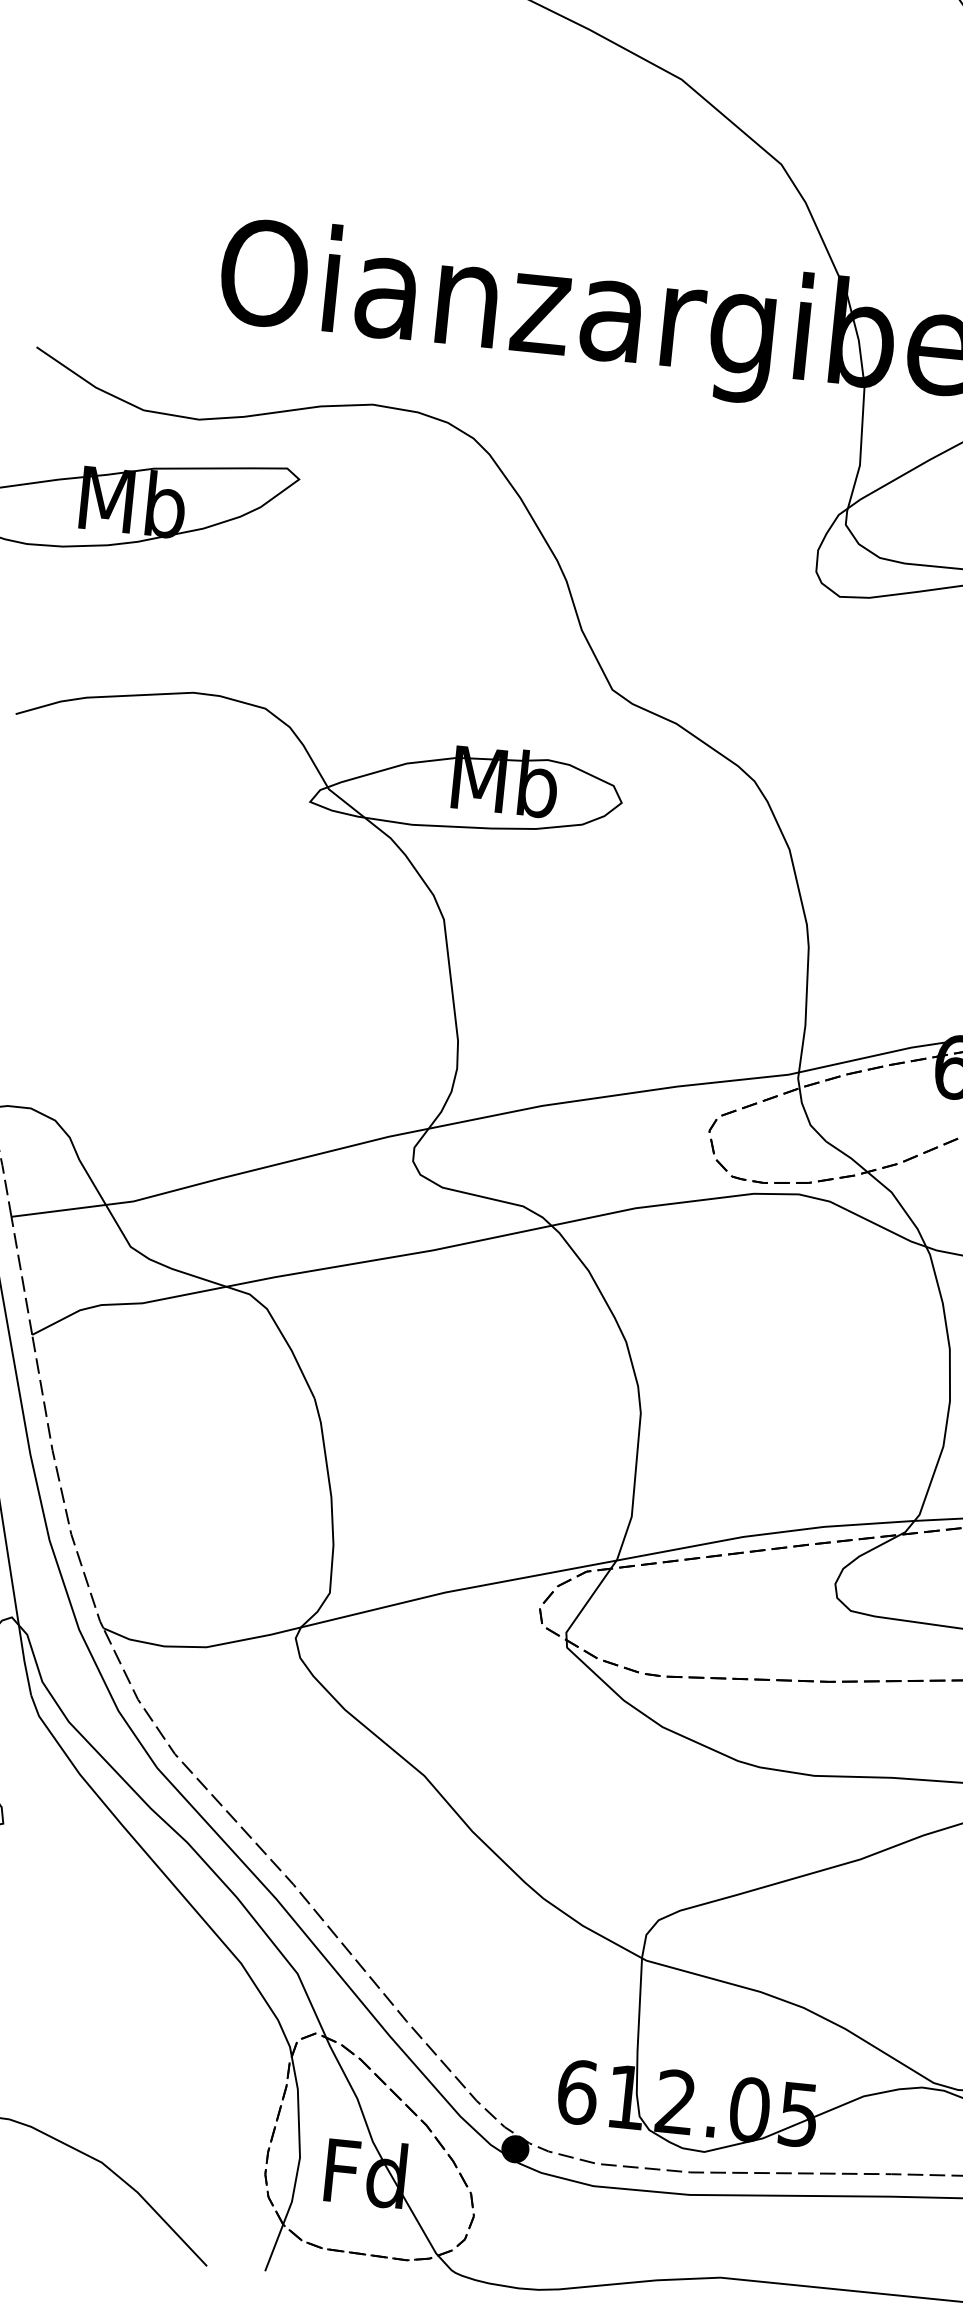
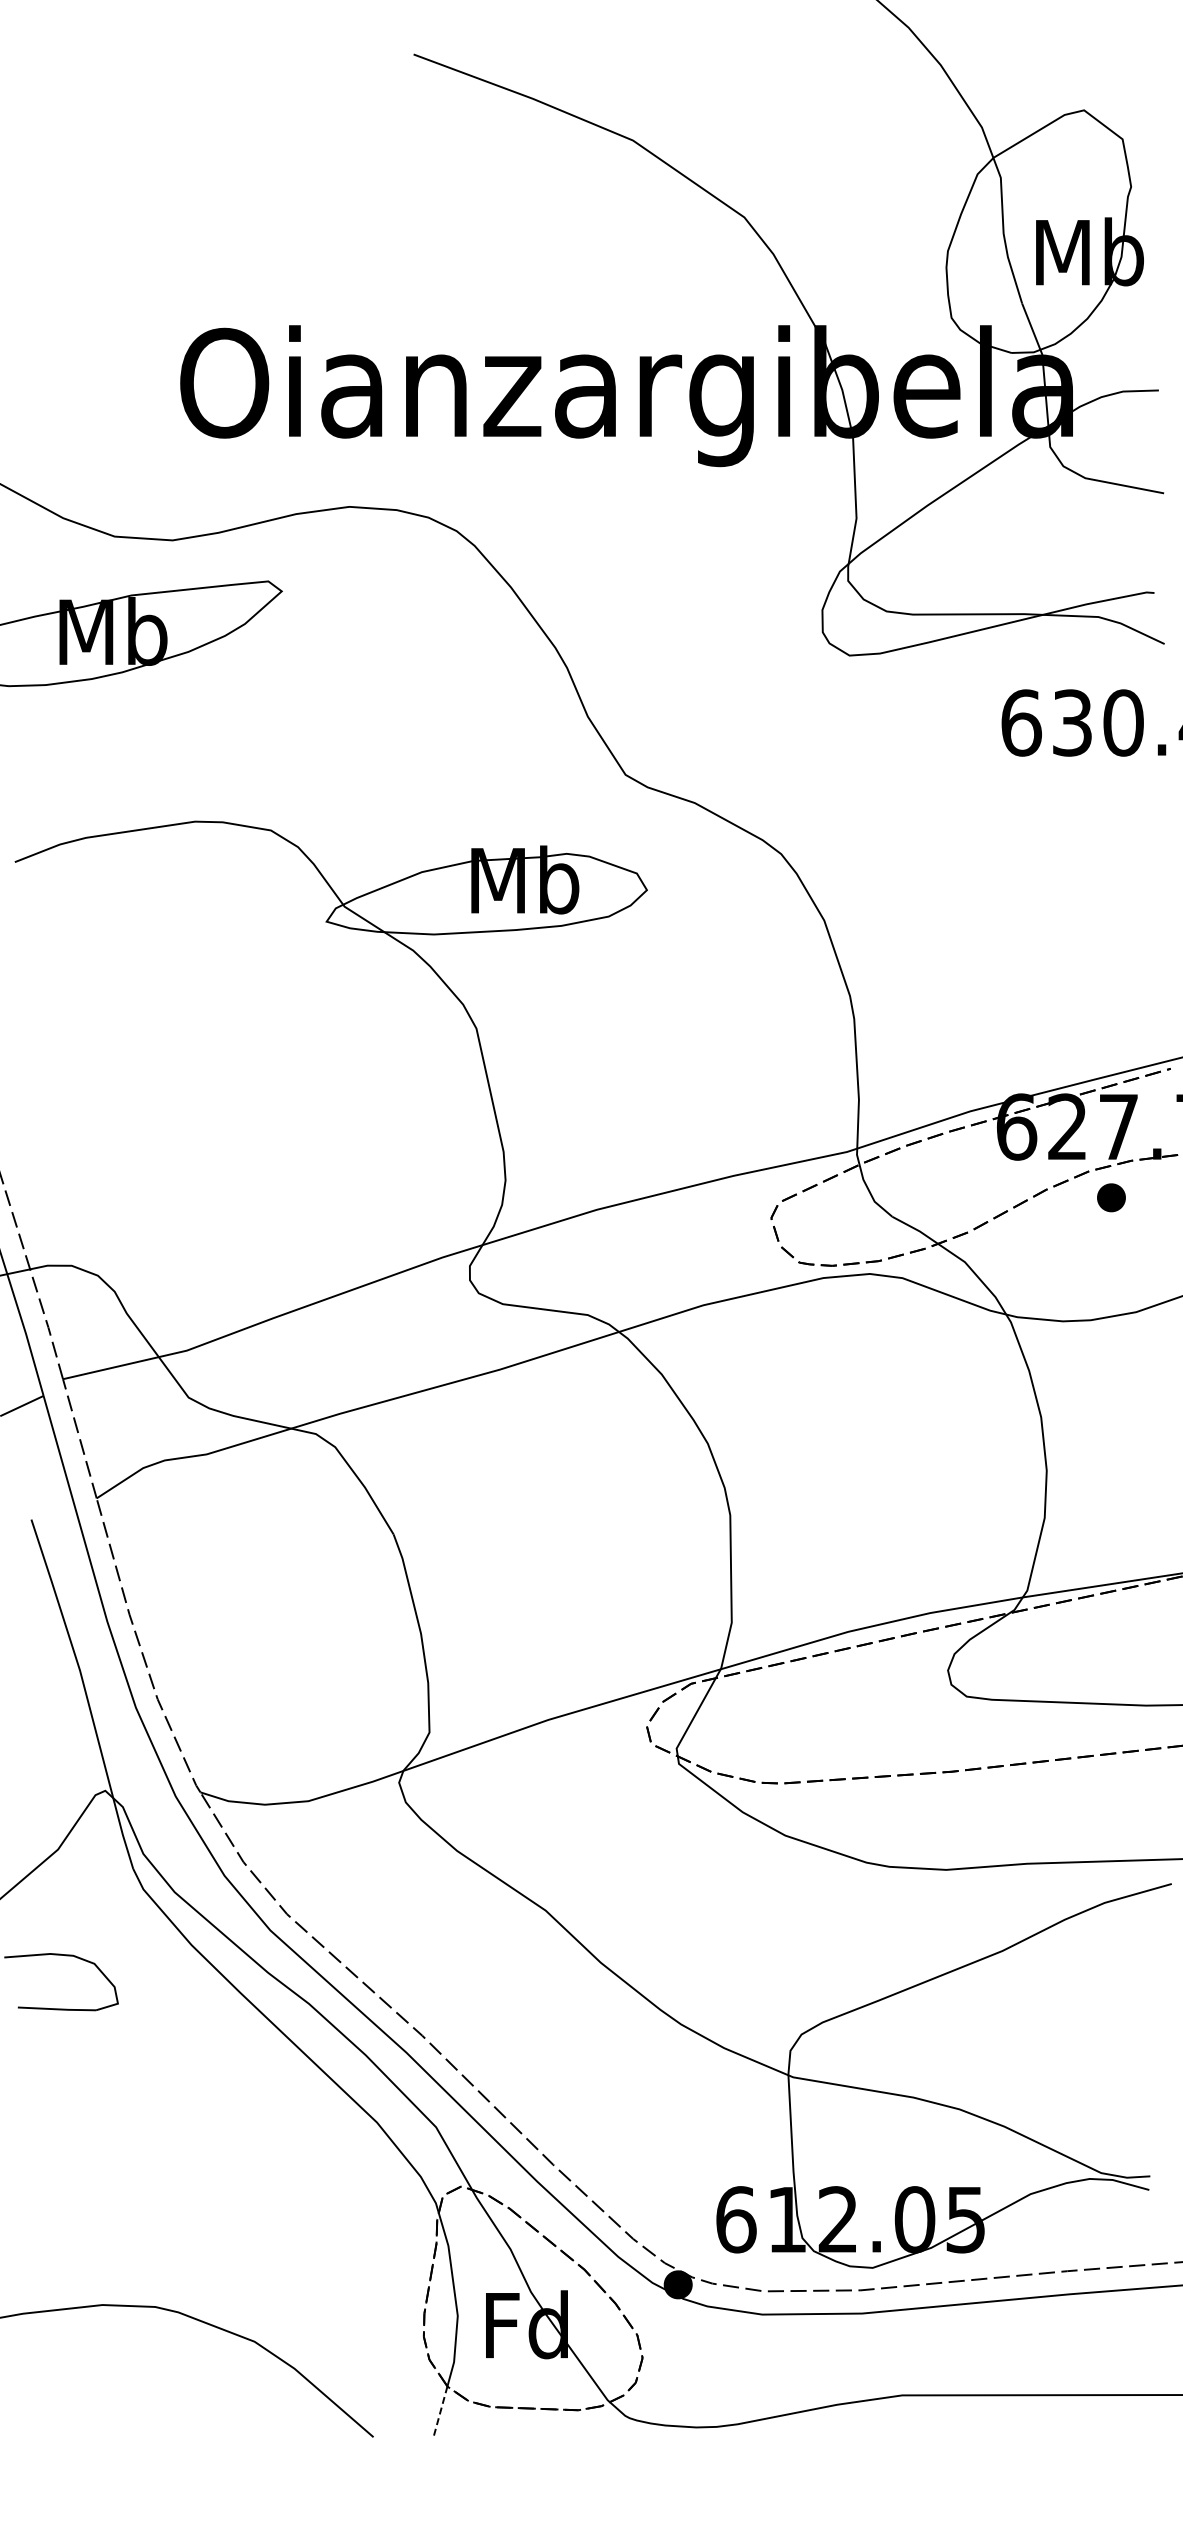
line: (274, 2248) -> (440, 2411), solid -> dashed

